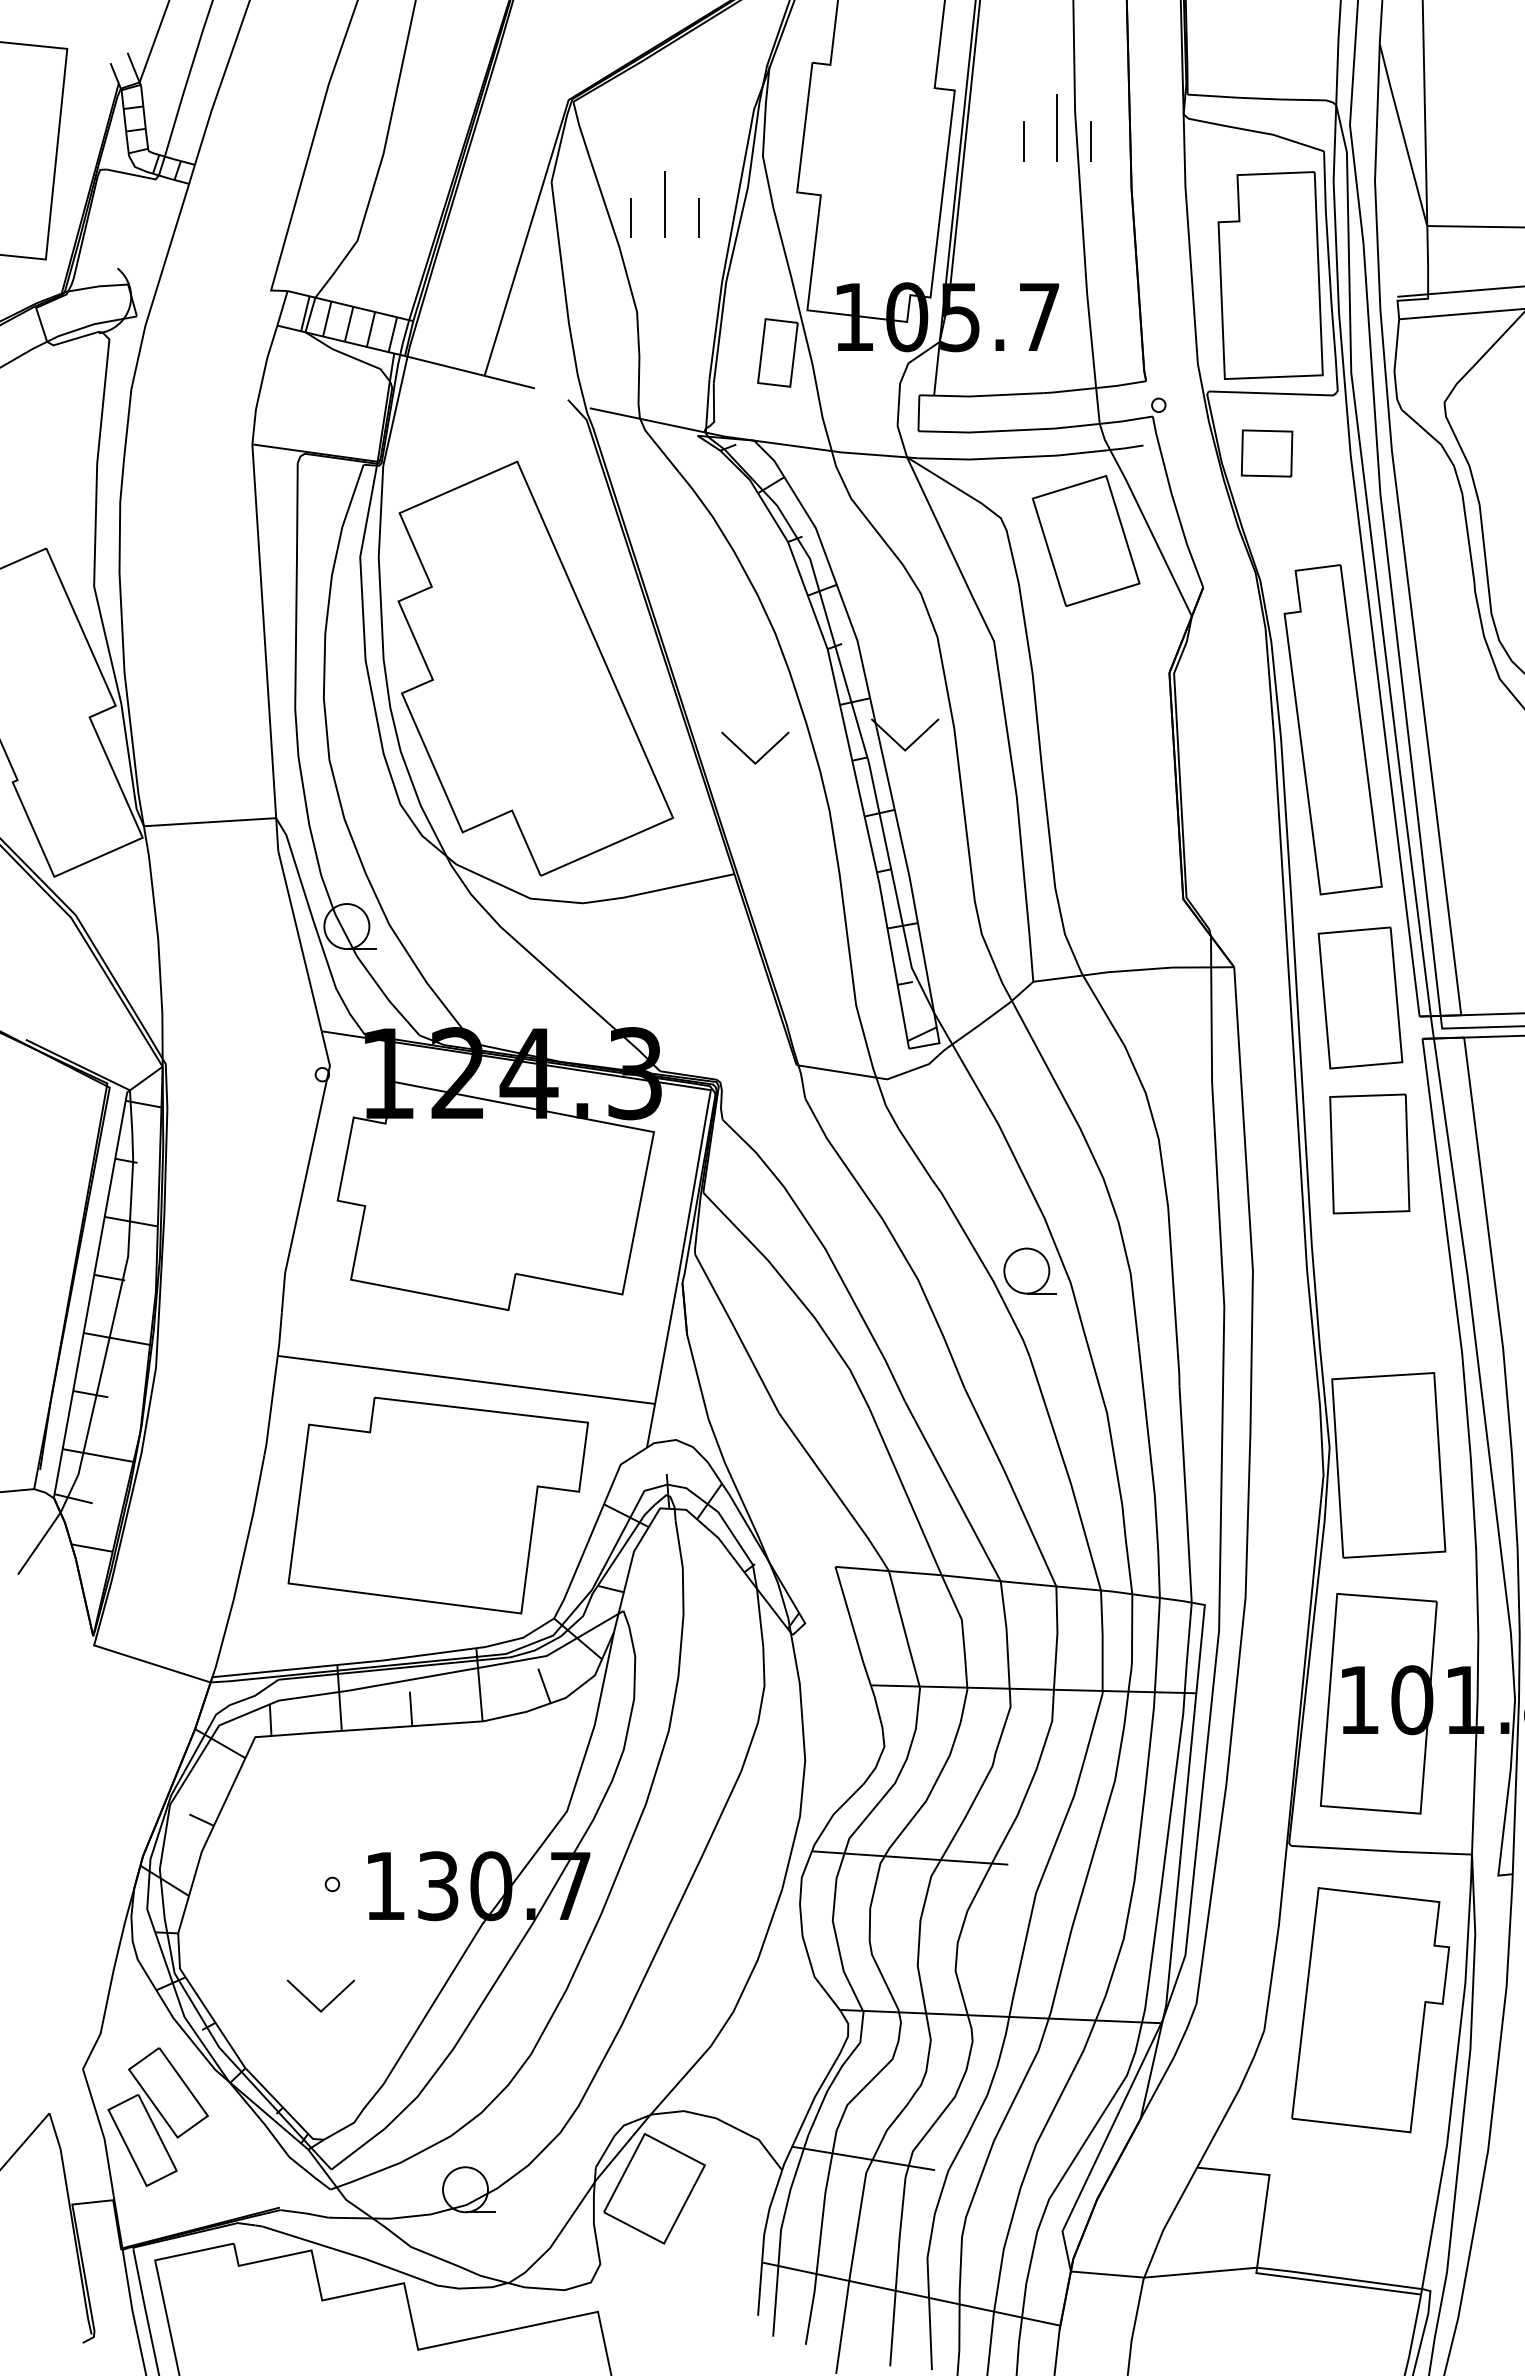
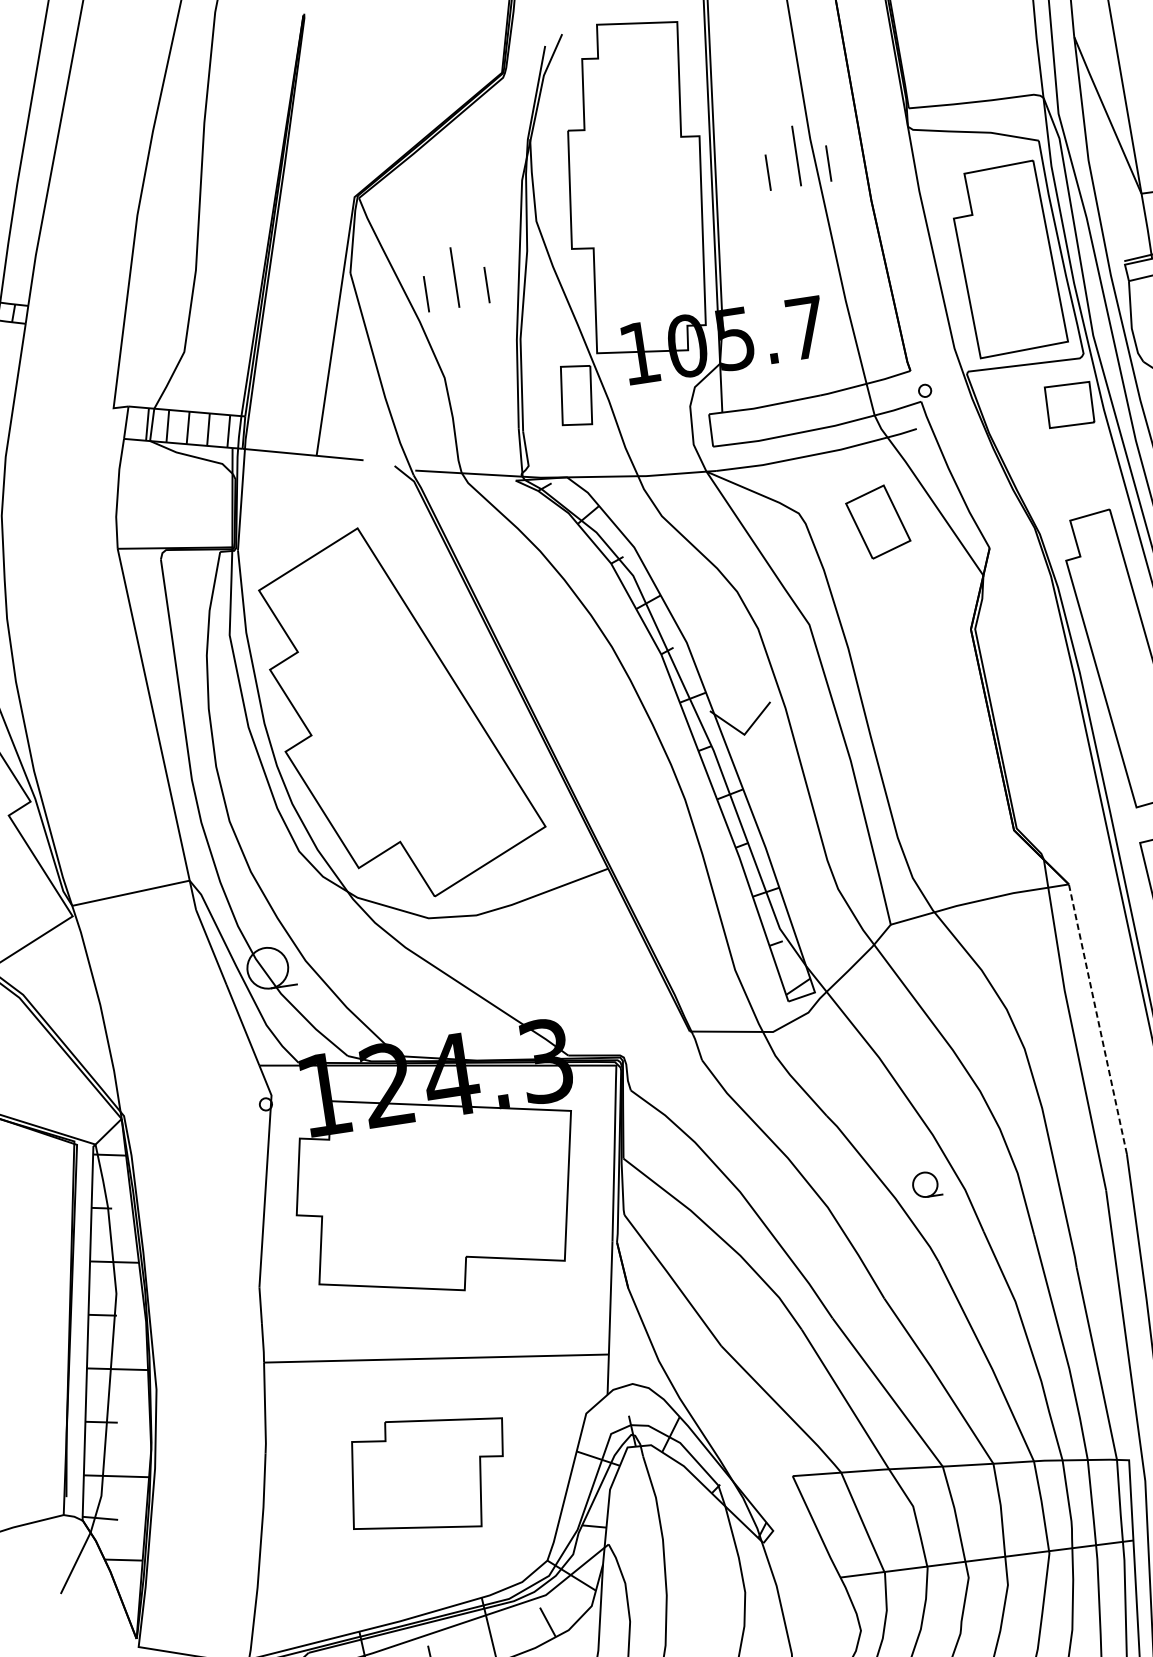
part: (1266, 453) -> (1069, 404), moved
part: (1085, 540) -> (877, 521), size x0.6
part: (763, 754) -> (618, 757), removed
line: (1243, 1118) -> (1097, 1018), solid -> dashed
part: (1029, 1270) -> (926, 1184), size x0.6
part: (437, 1505) -> (427, 1475), size x0.6

